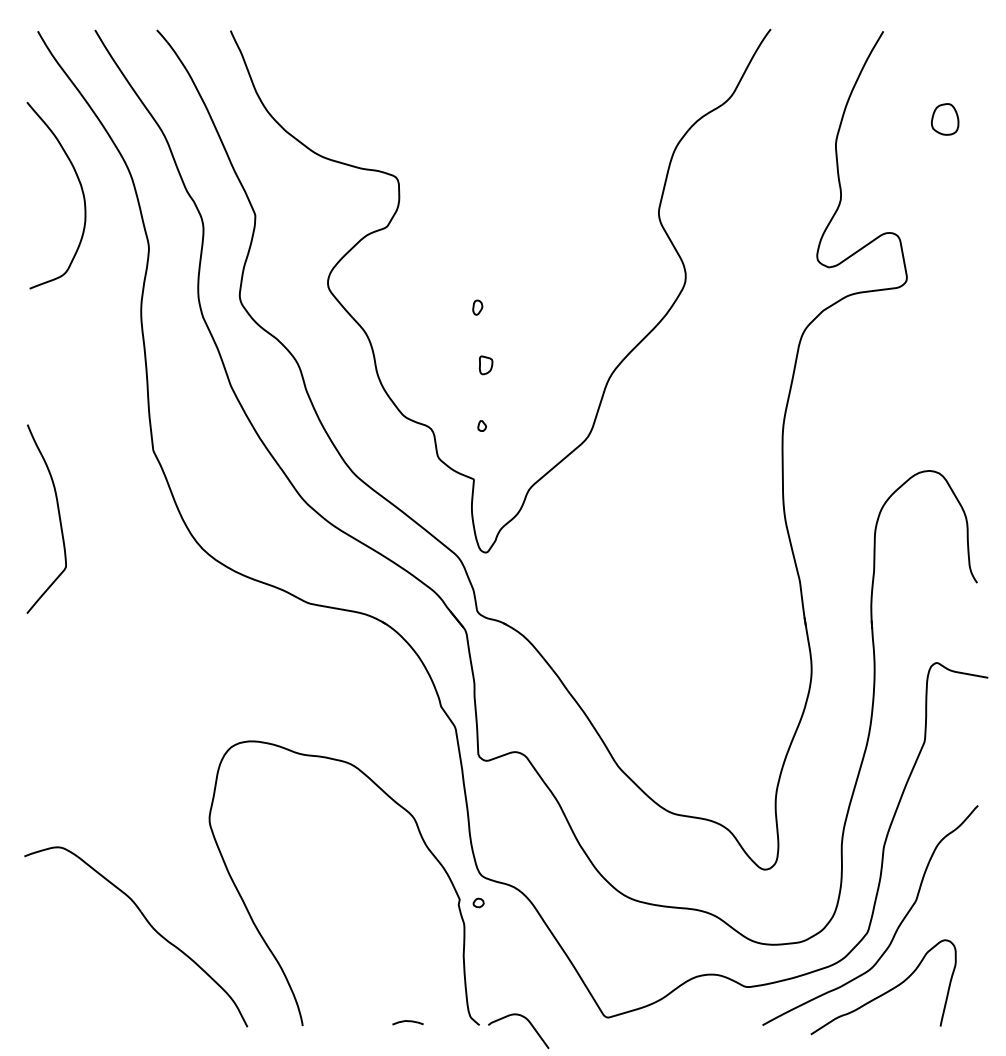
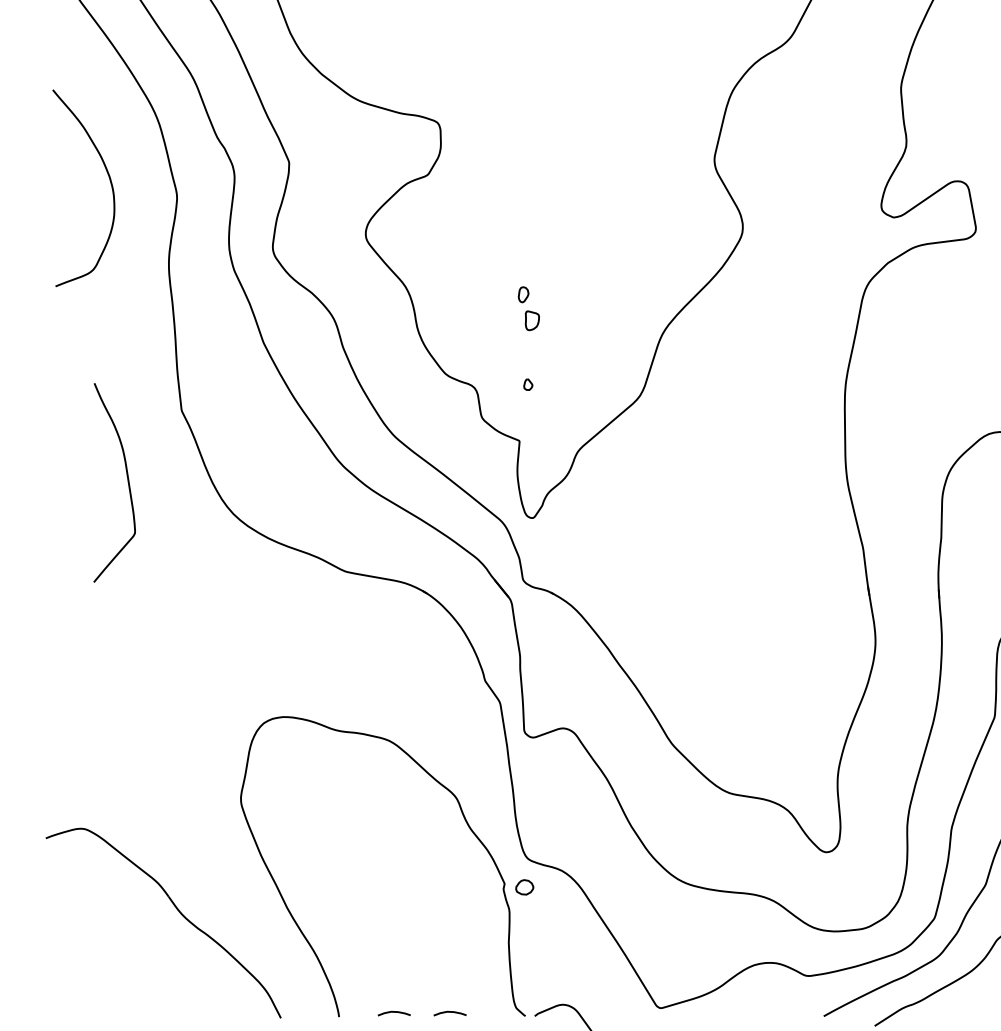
curve: (80, 187) -> (109, 179), moved
part: (477, 307) -> (523, 294), moved
curve: (58, 516) -> (127, 480), moved
part: (478, 902) -> (524, 886), size x1.6
curve: (354, 1021) -> (393, 1012), added

